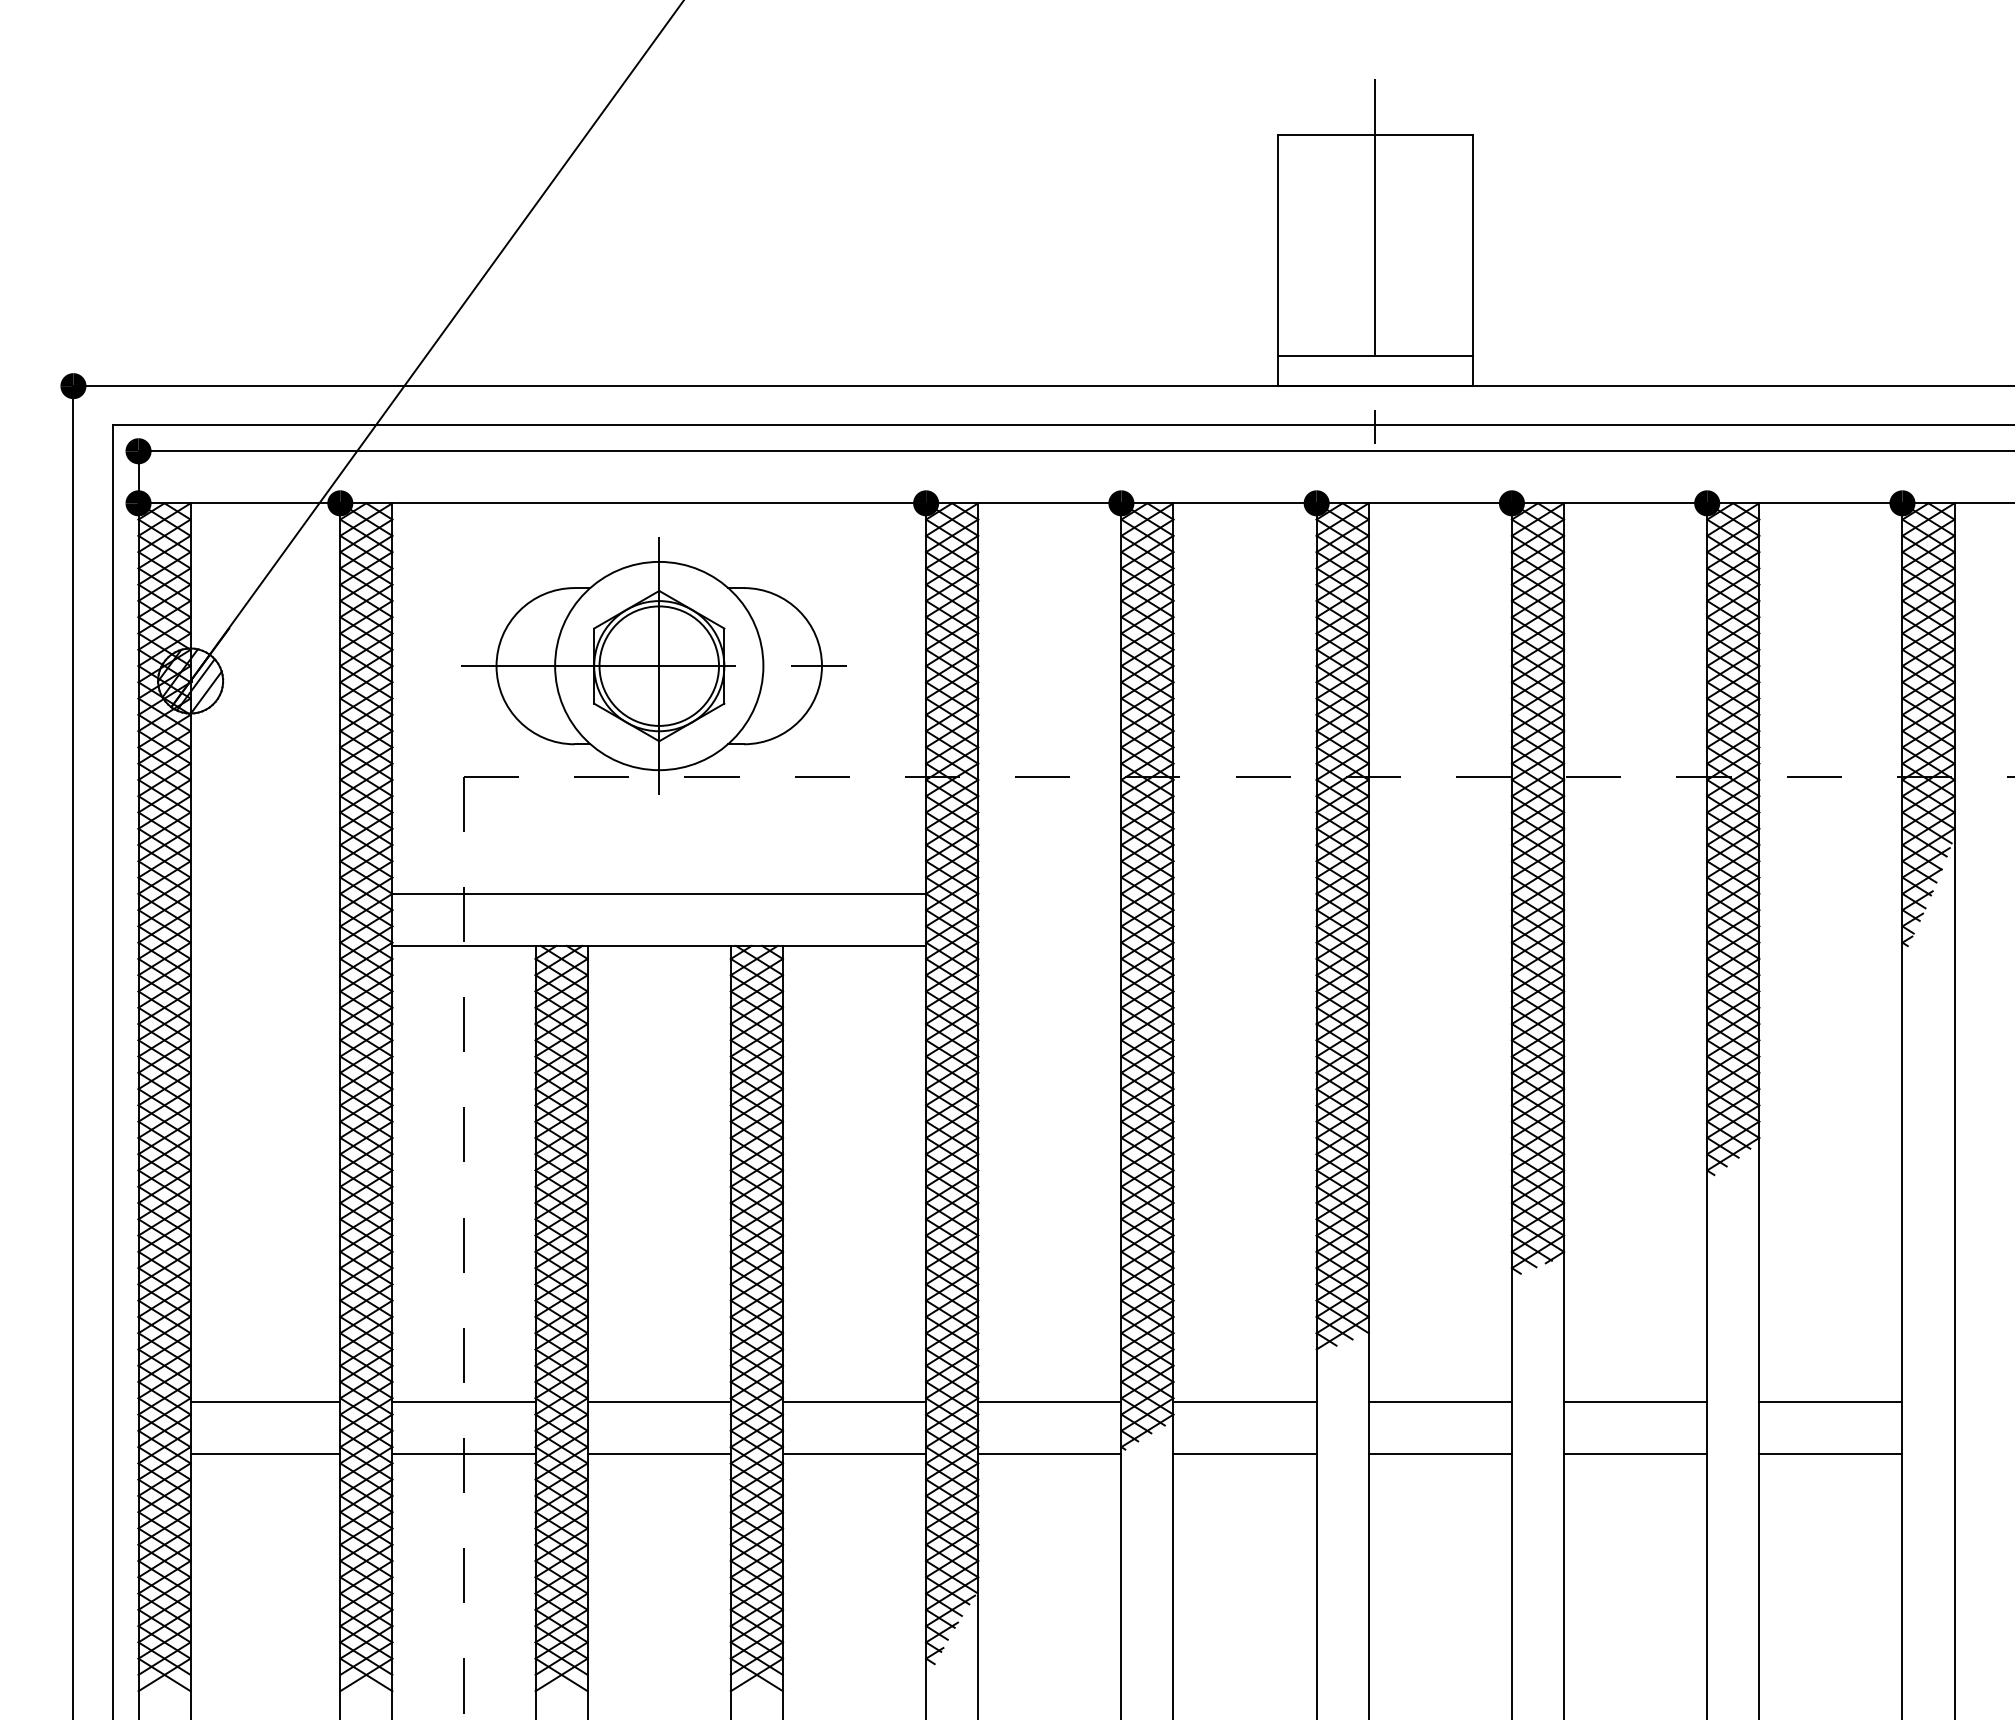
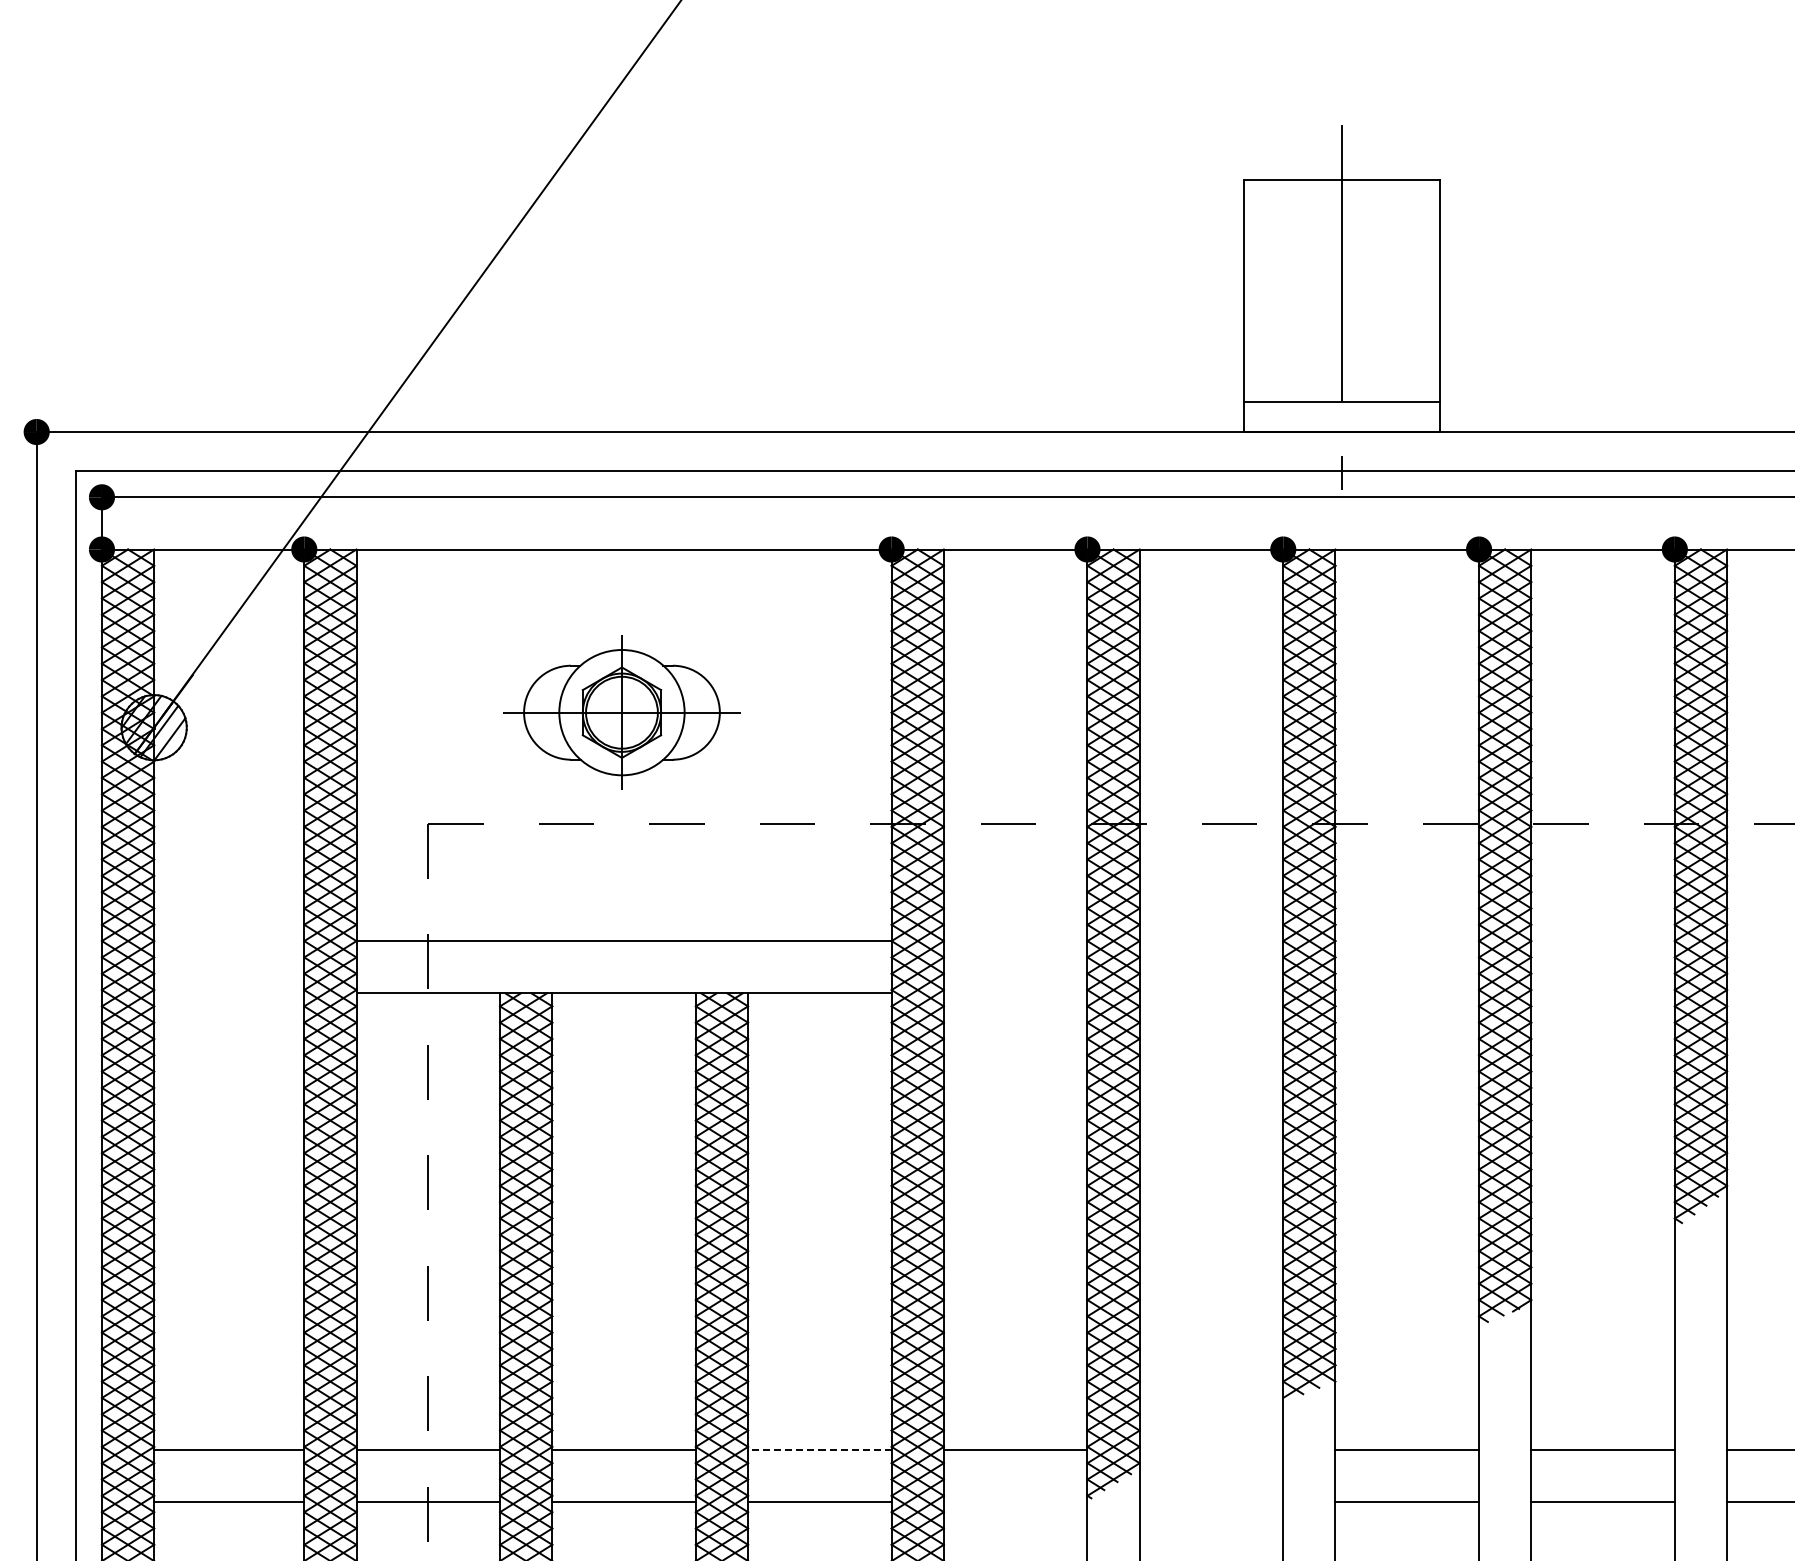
part: (653, 665) -> (618, 712), size x0.6
line: (854, 1401) -> (819, 1450), solid -> dashed
line: (1244, 1401) -> (1210, 1450), removed
line: (1049, 1453) -> (1015, 1502), removed
line: (1244, 1453) -> (1210, 1502), removed

